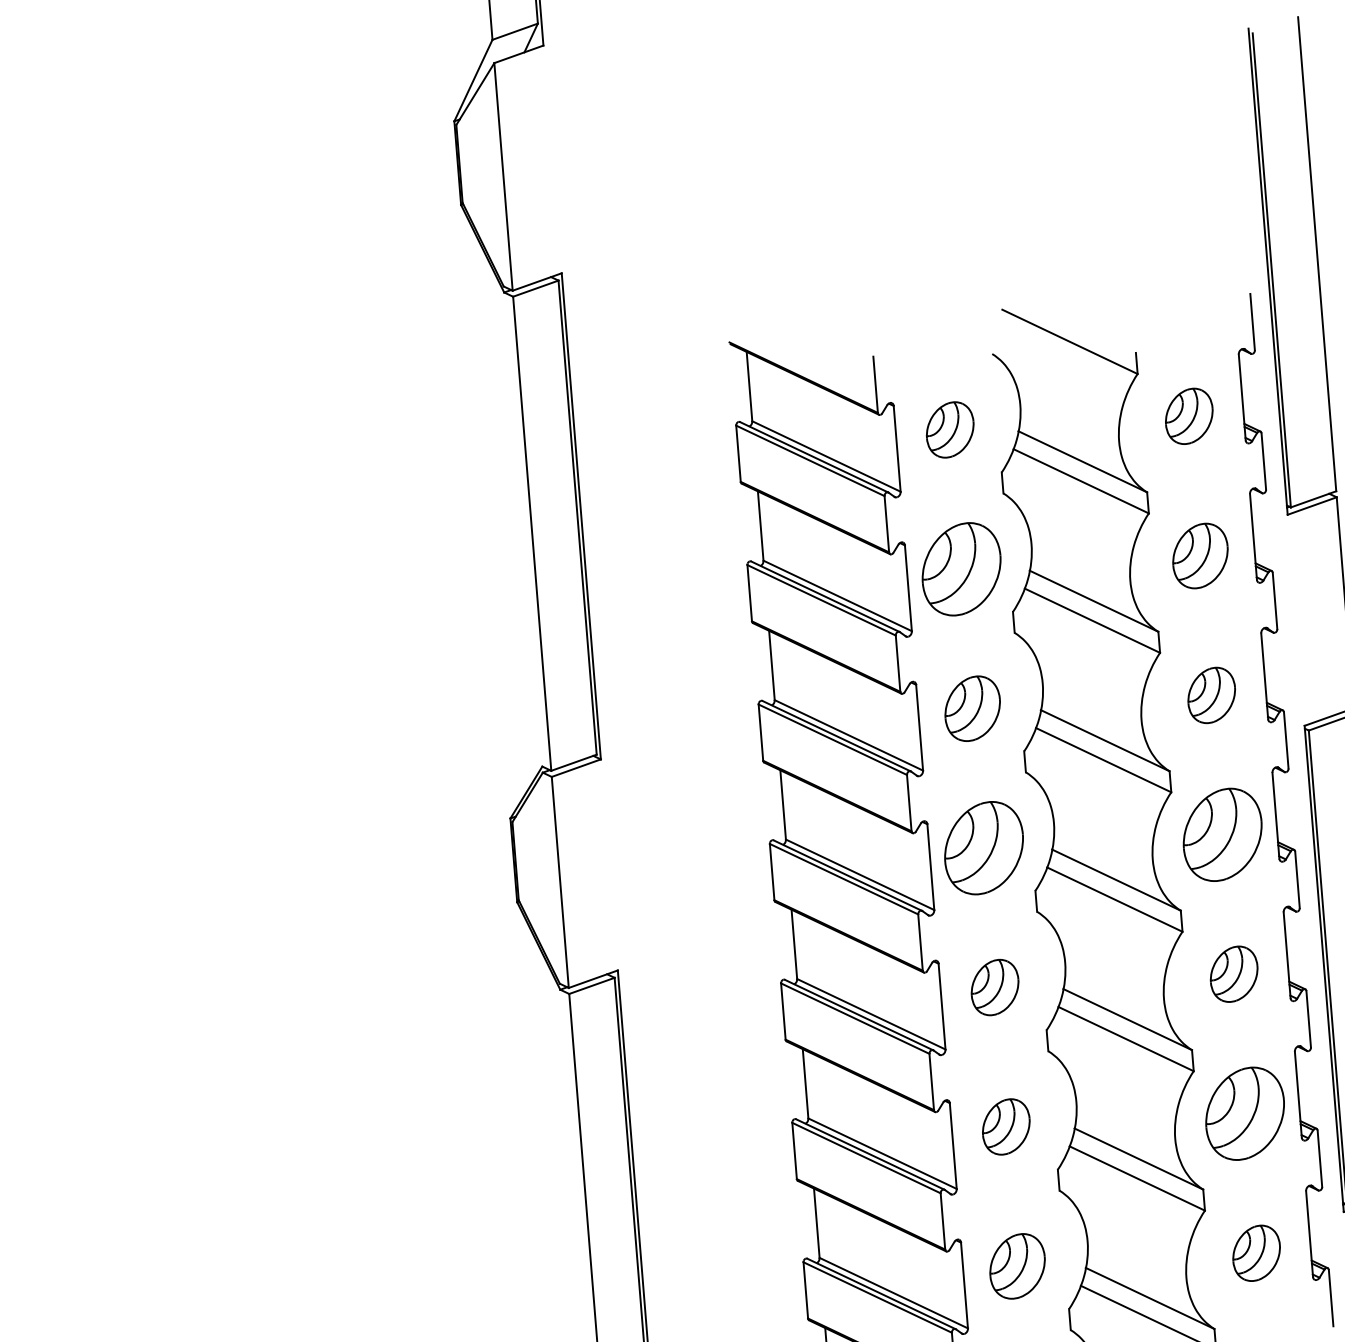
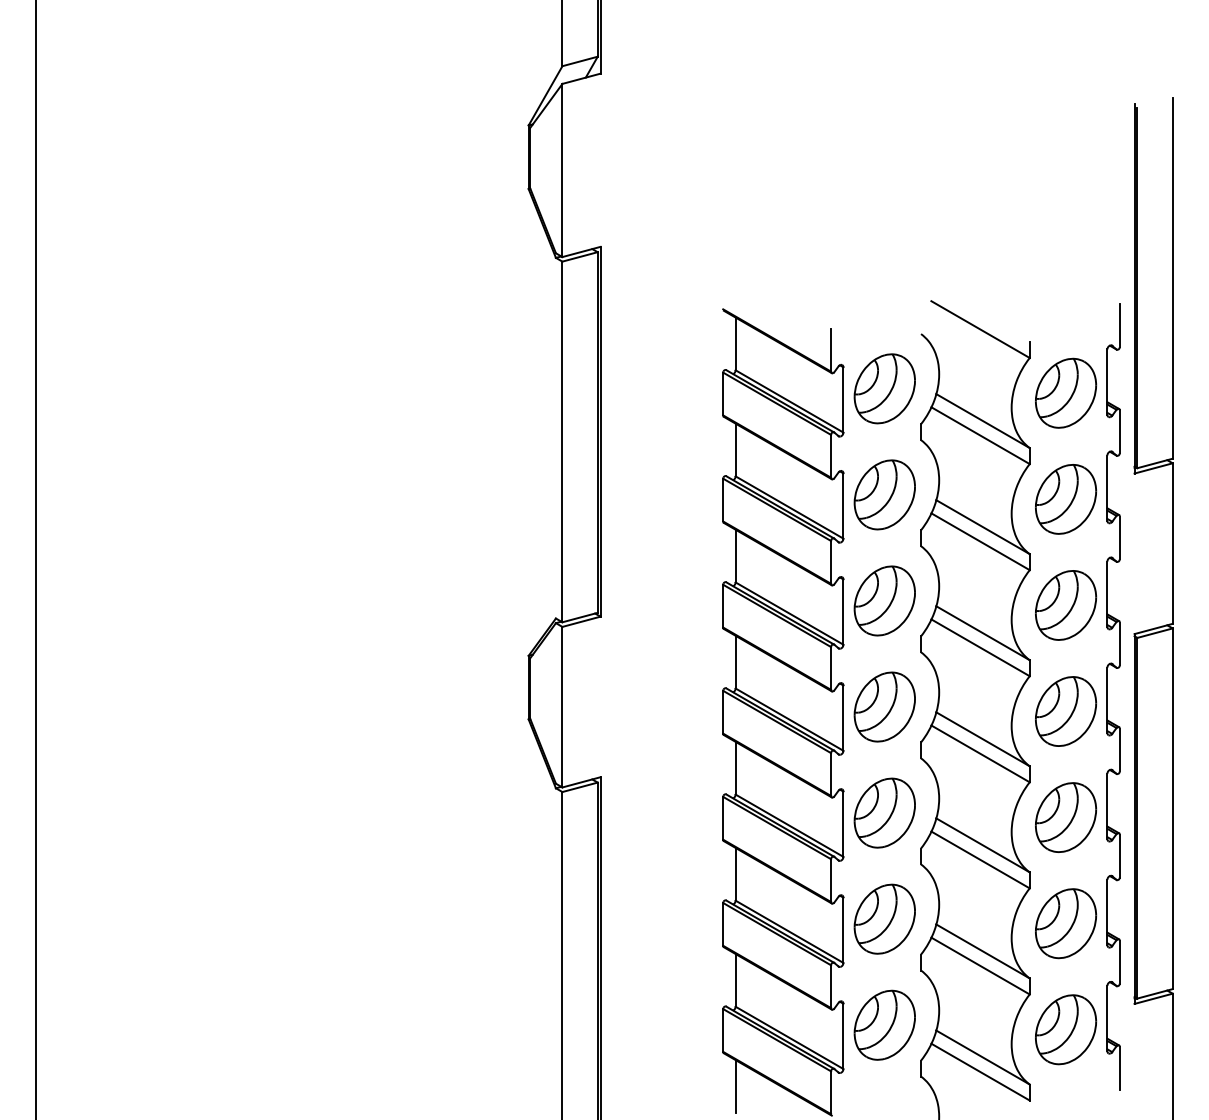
part: (1189, 415) -> (1066, 392), size x1.67
part: (949, 429) -> (884, 388), size x1.67
part: (1200, 556) -> (1066, 499), size x1.43
part: (1212, 695) -> (1066, 605), size x1.67
part: (972, 708) -> (884, 600), size x1.43
part: (1234, 974) -> (1066, 817), size x1.67
part: (994, 986) -> (884, 812), size x1.67
part: (1005, 1126) -> (884, 918), size x1.67
part: (1256, 1252) -> (1066, 1029), size x1.67
part: (1017, 1265) -> (884, 1024), size x1.43

